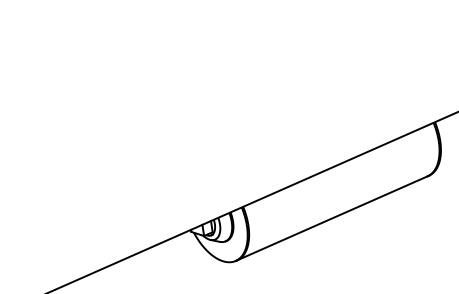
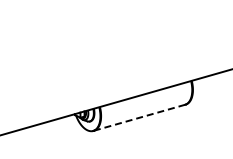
line: (332, 217) -> (139, 117), solid -> dashed

